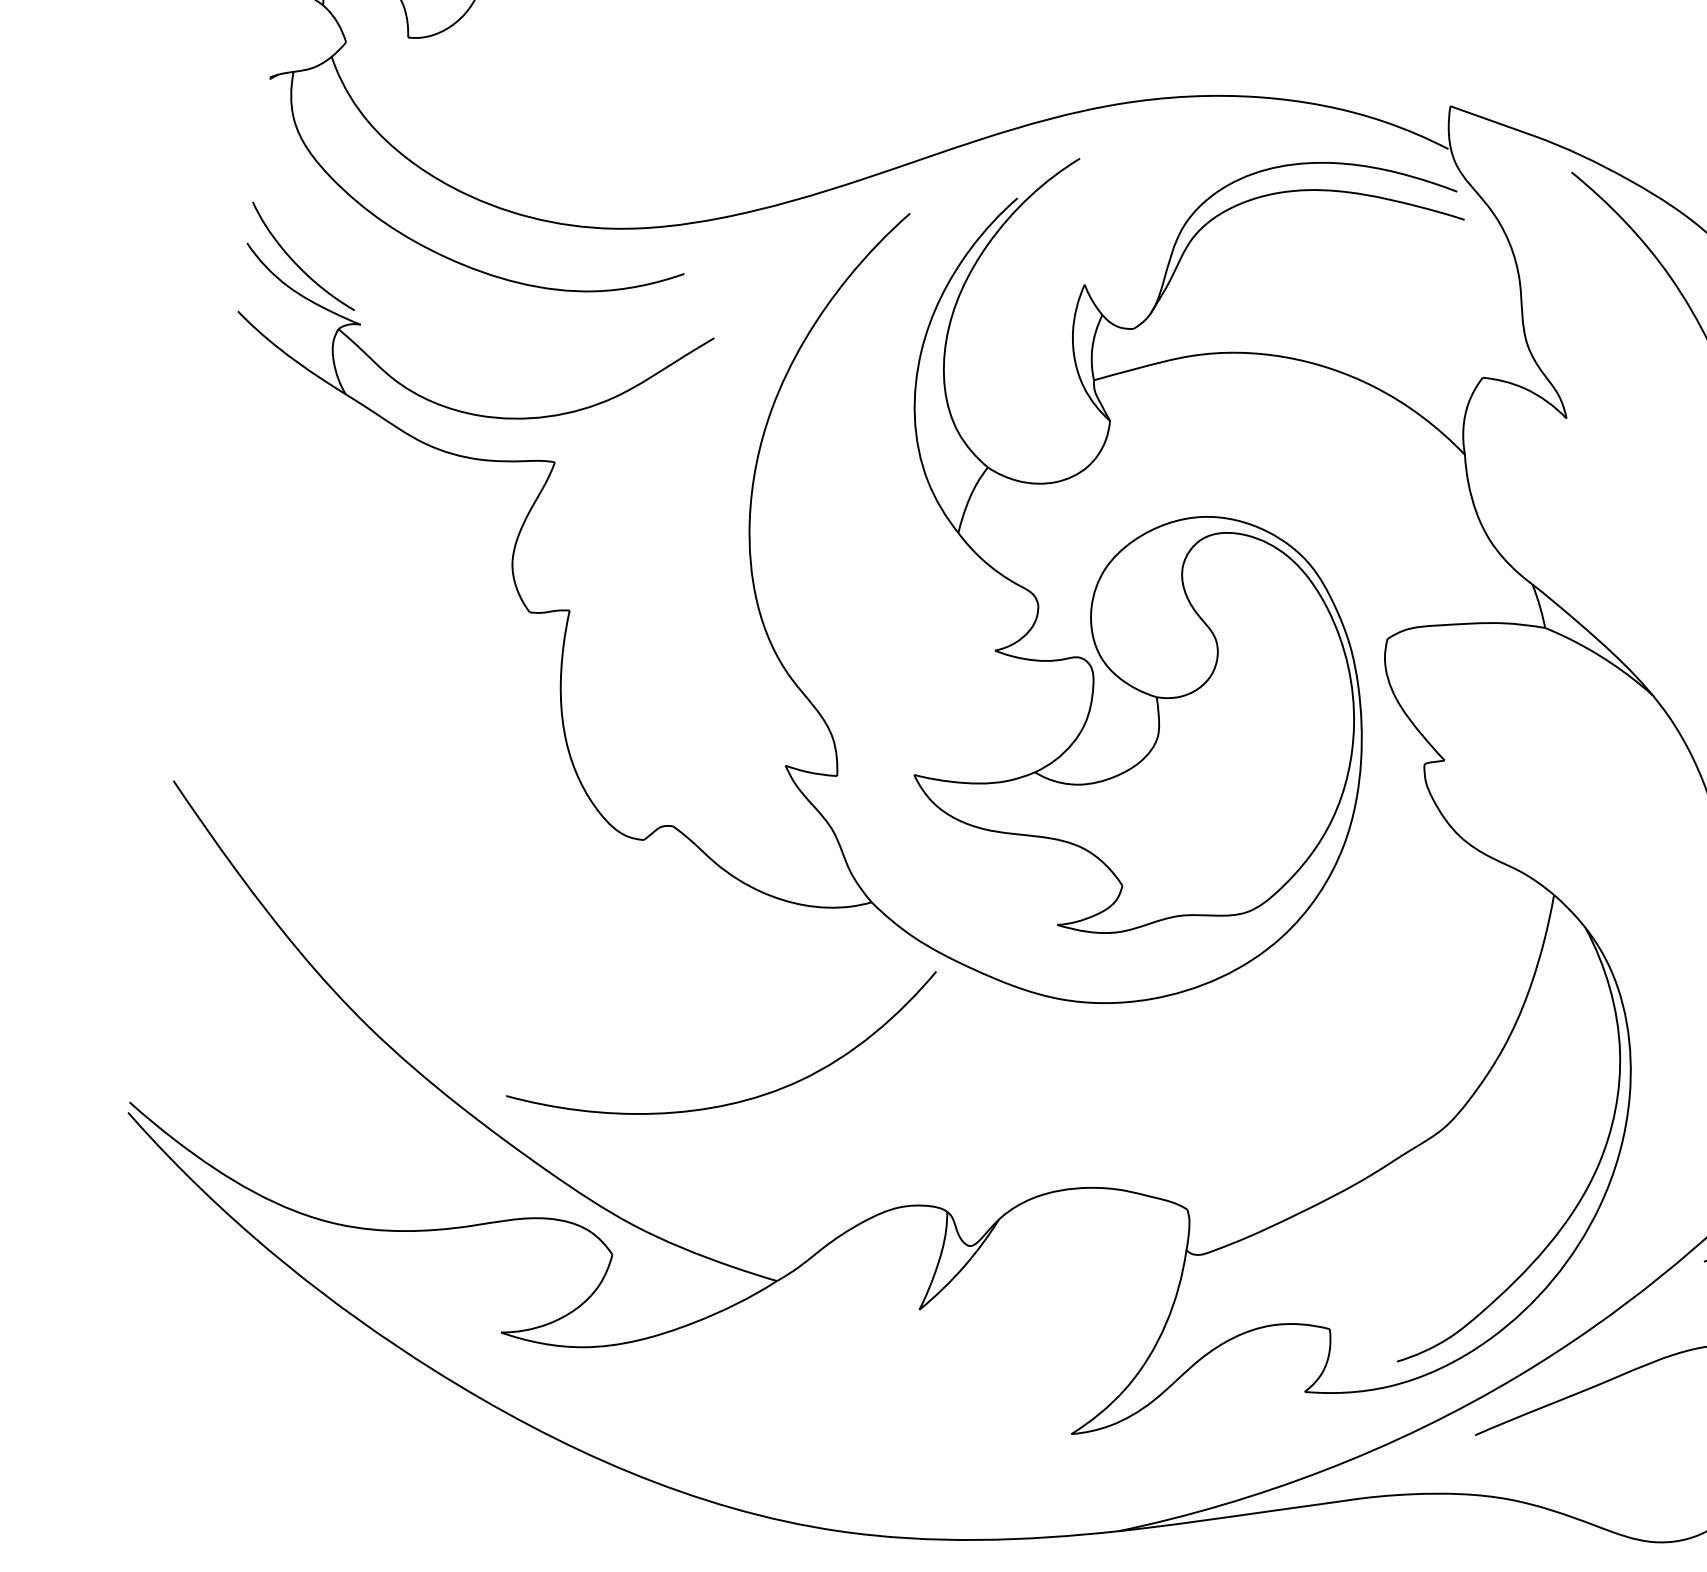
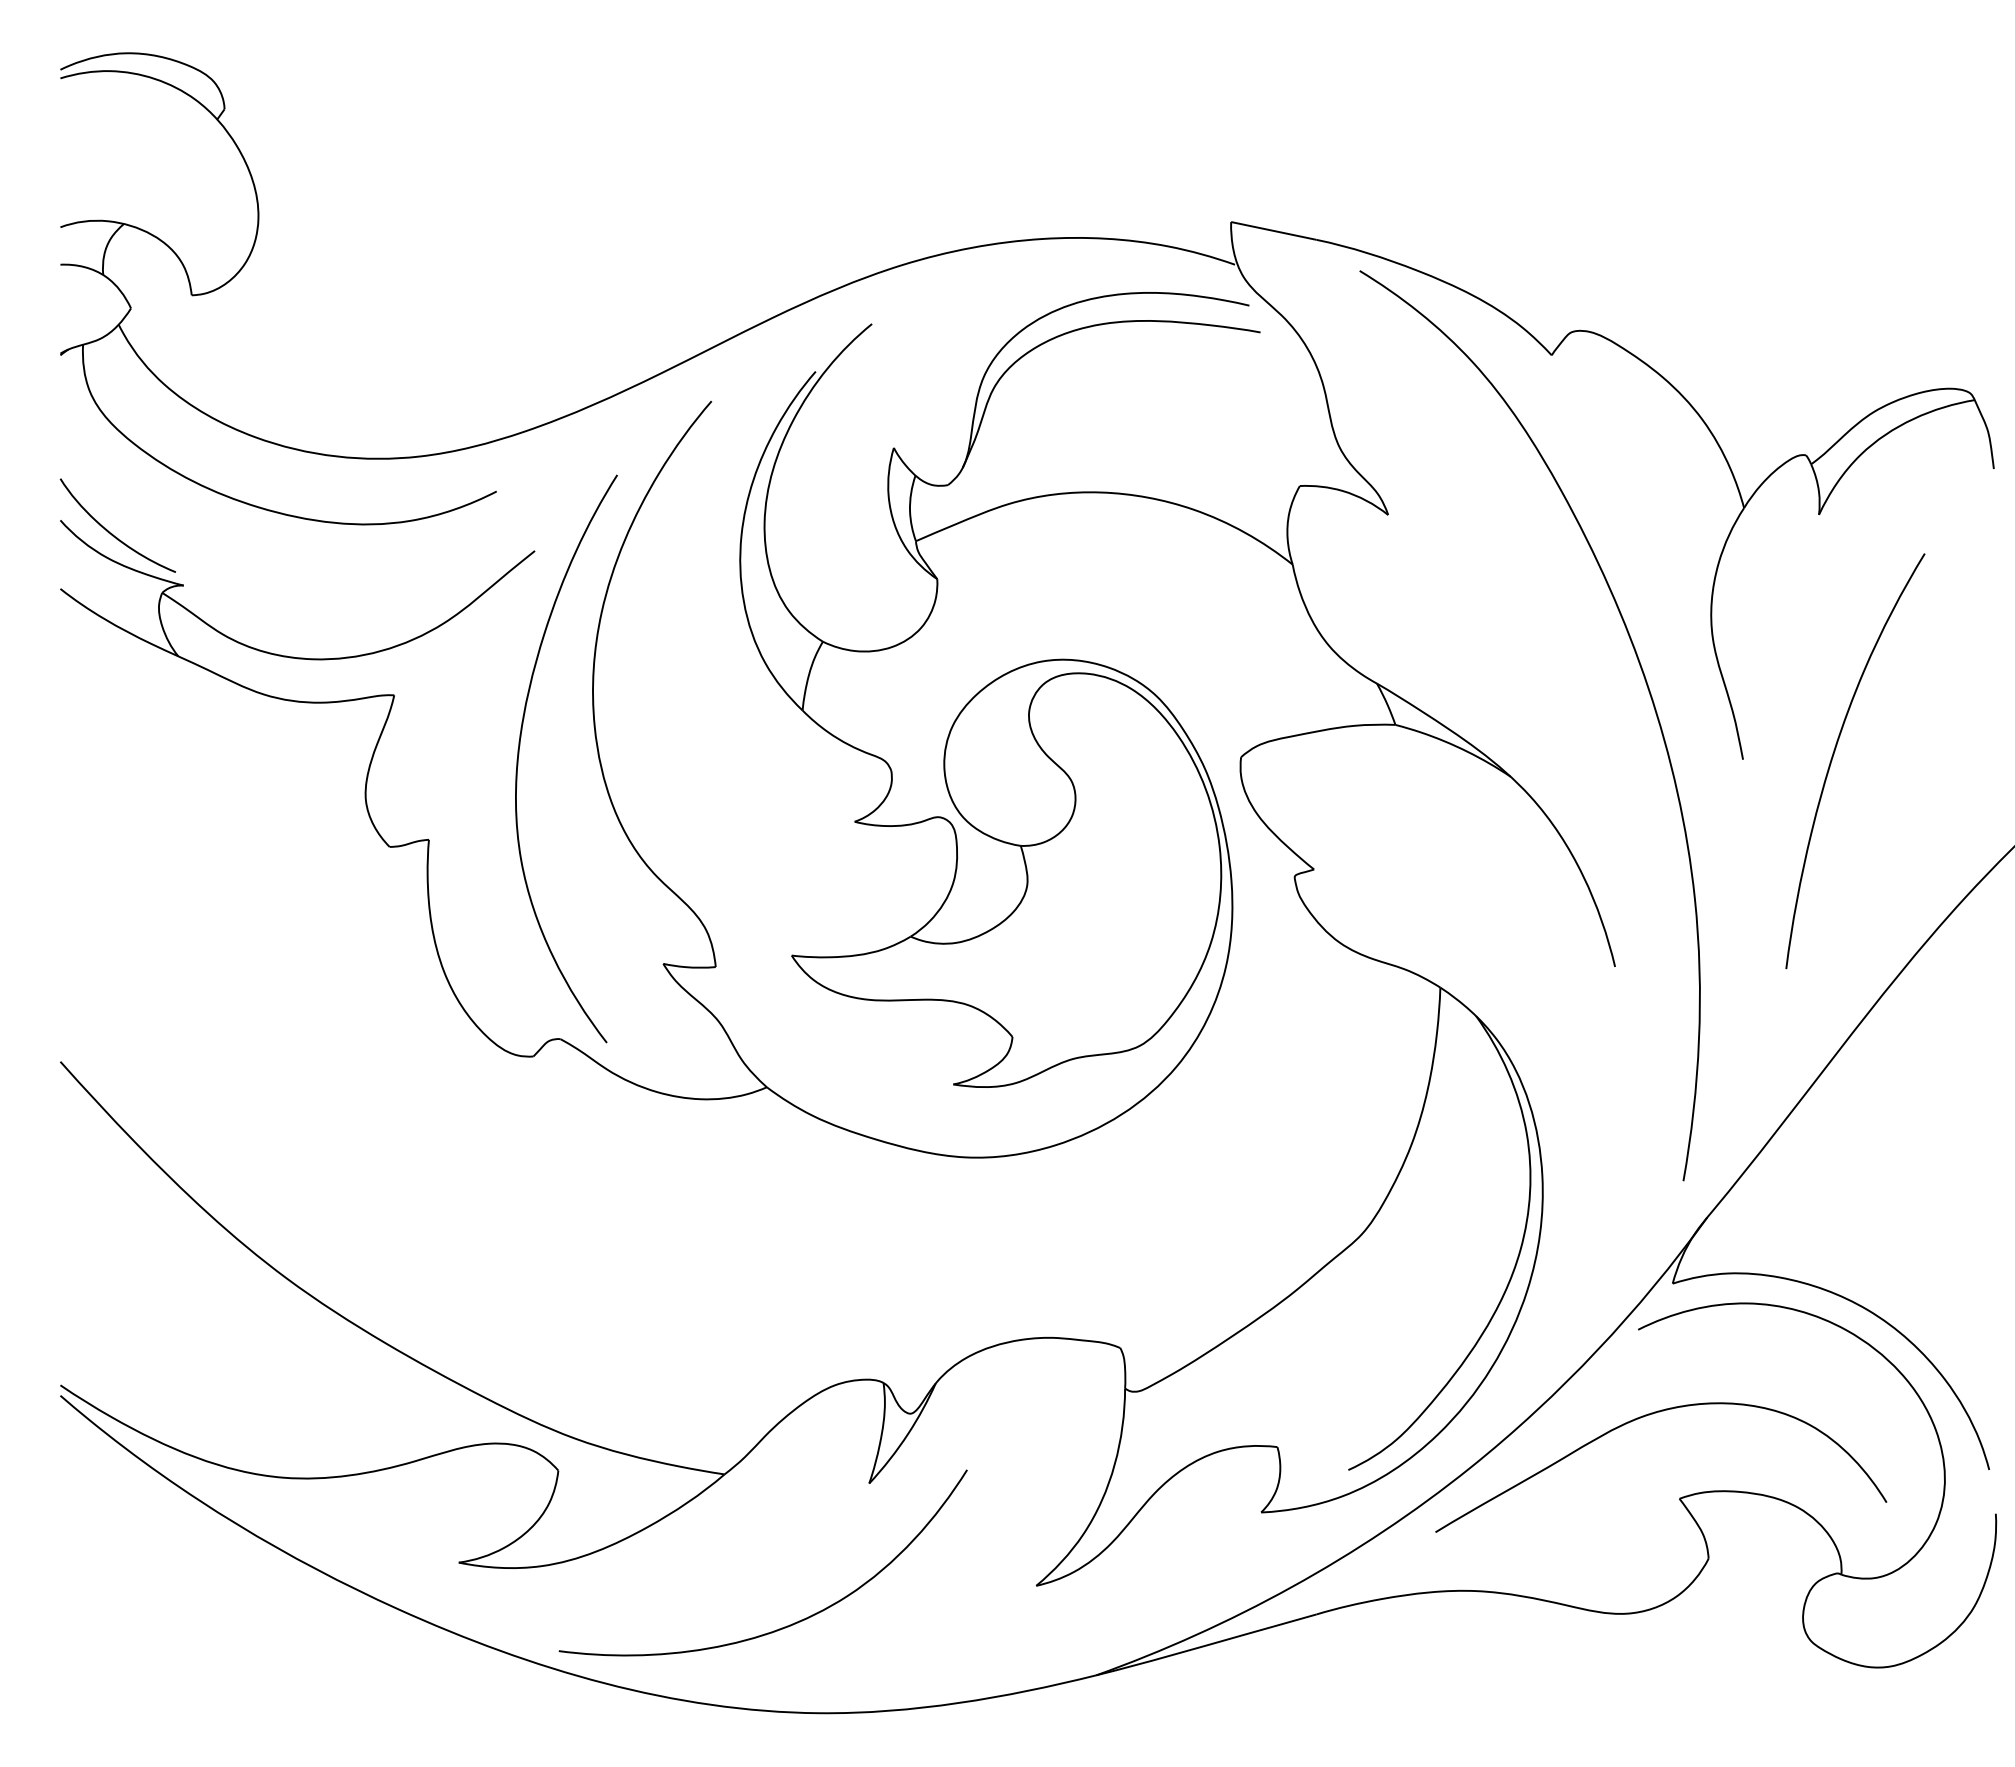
curve: (671, 538) -> (519, 754), added
curve: (738, 1100) -> (789, 1624), moved

